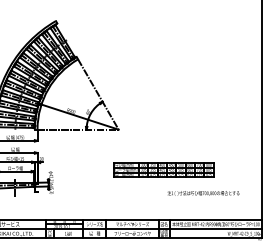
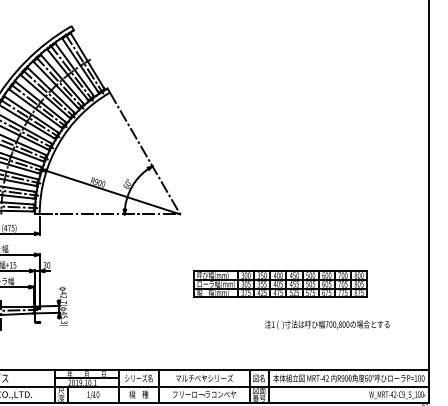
part: (163, 169) -> (280, 283), moved

